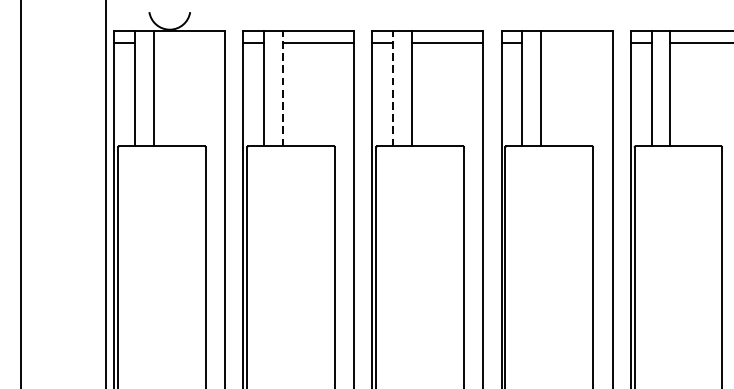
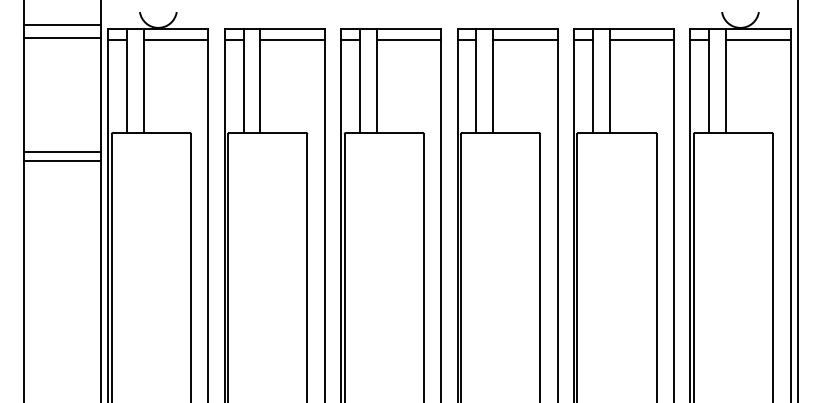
line: (63, 27) -> (62, 25), added
line: (63, 40) -> (62, 37), added
line: (188, 42) -> (175, 39), added
line: (576, 42) -> (525, 39), added
line: (283, 88) -> (260, 80), dashed -> solid
line: (392, 88) -> (359, 80), dashed -> solid
line: (63, 166) -> (62, 151), added
line: (63, 177) -> (62, 161), added

